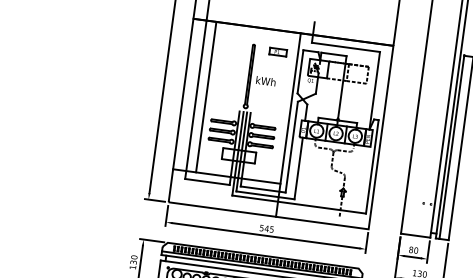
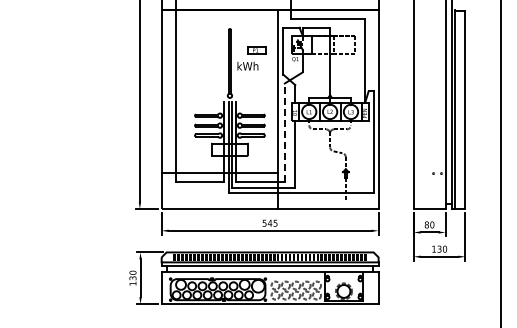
part: (277, 52) -> (256, 50), moved
line: (206, 96) -> (186, 91), removed
line: (291, 146) -> (284, 132), solid -> dashed

